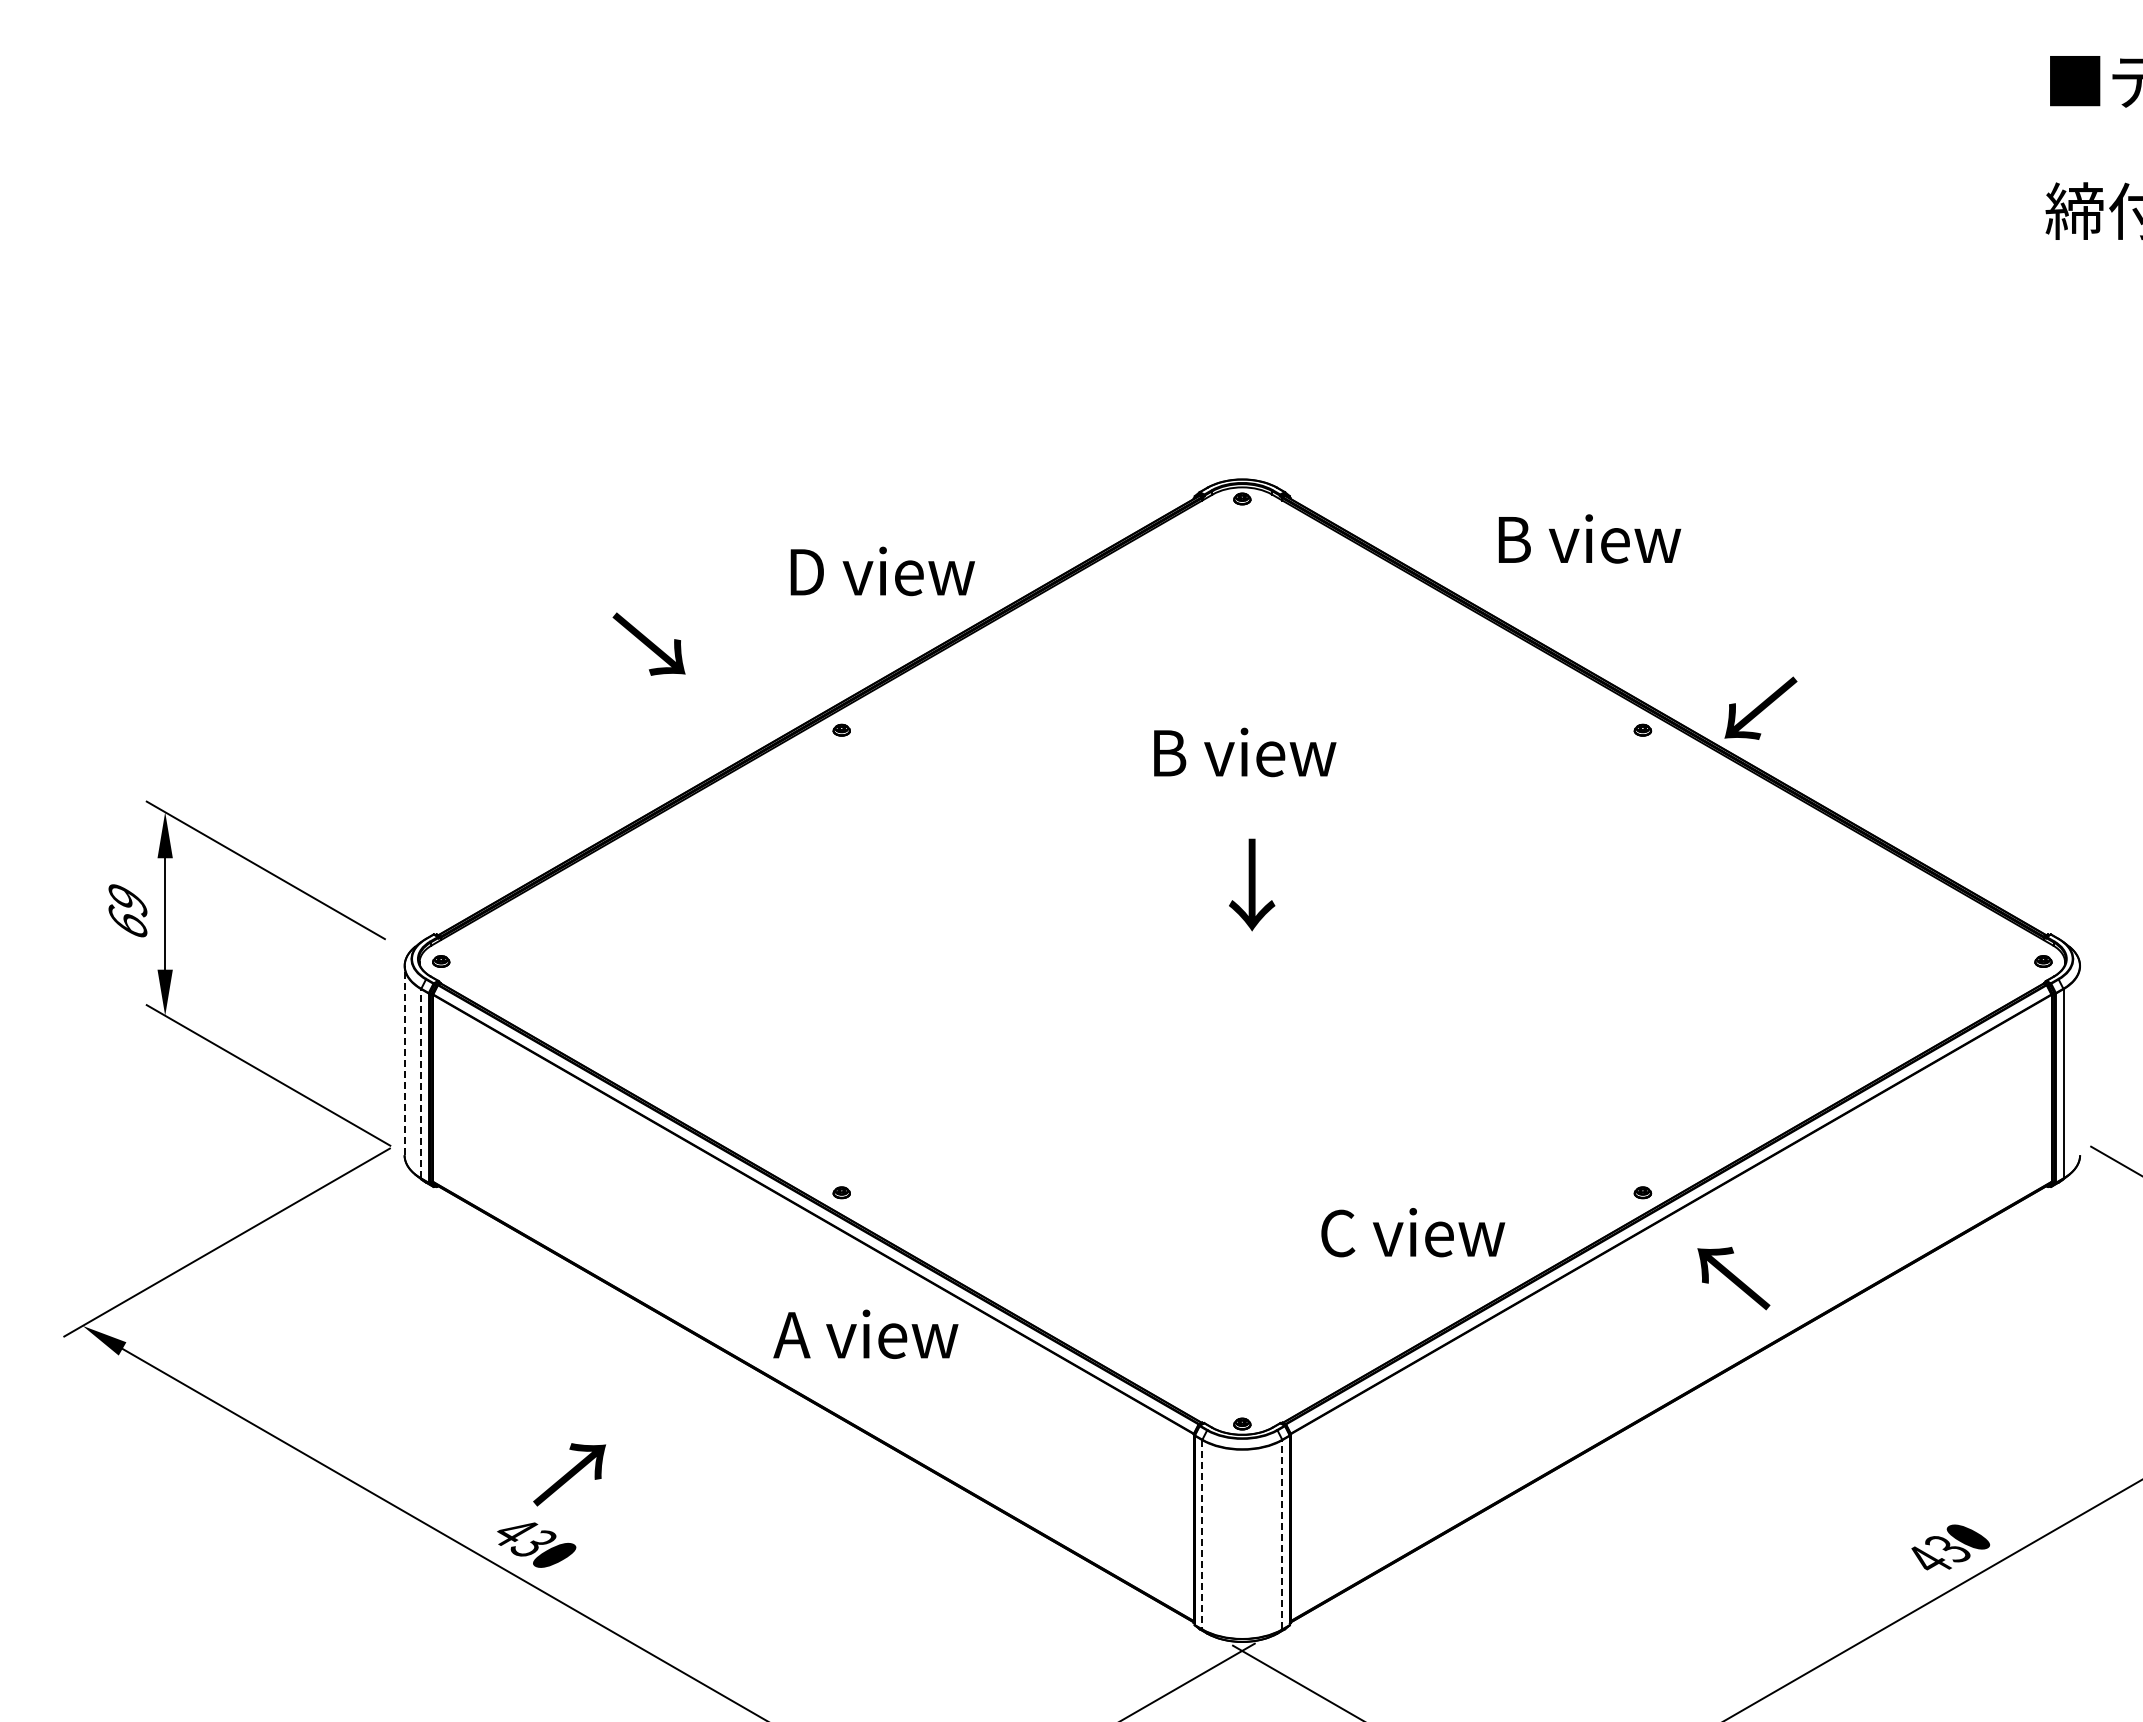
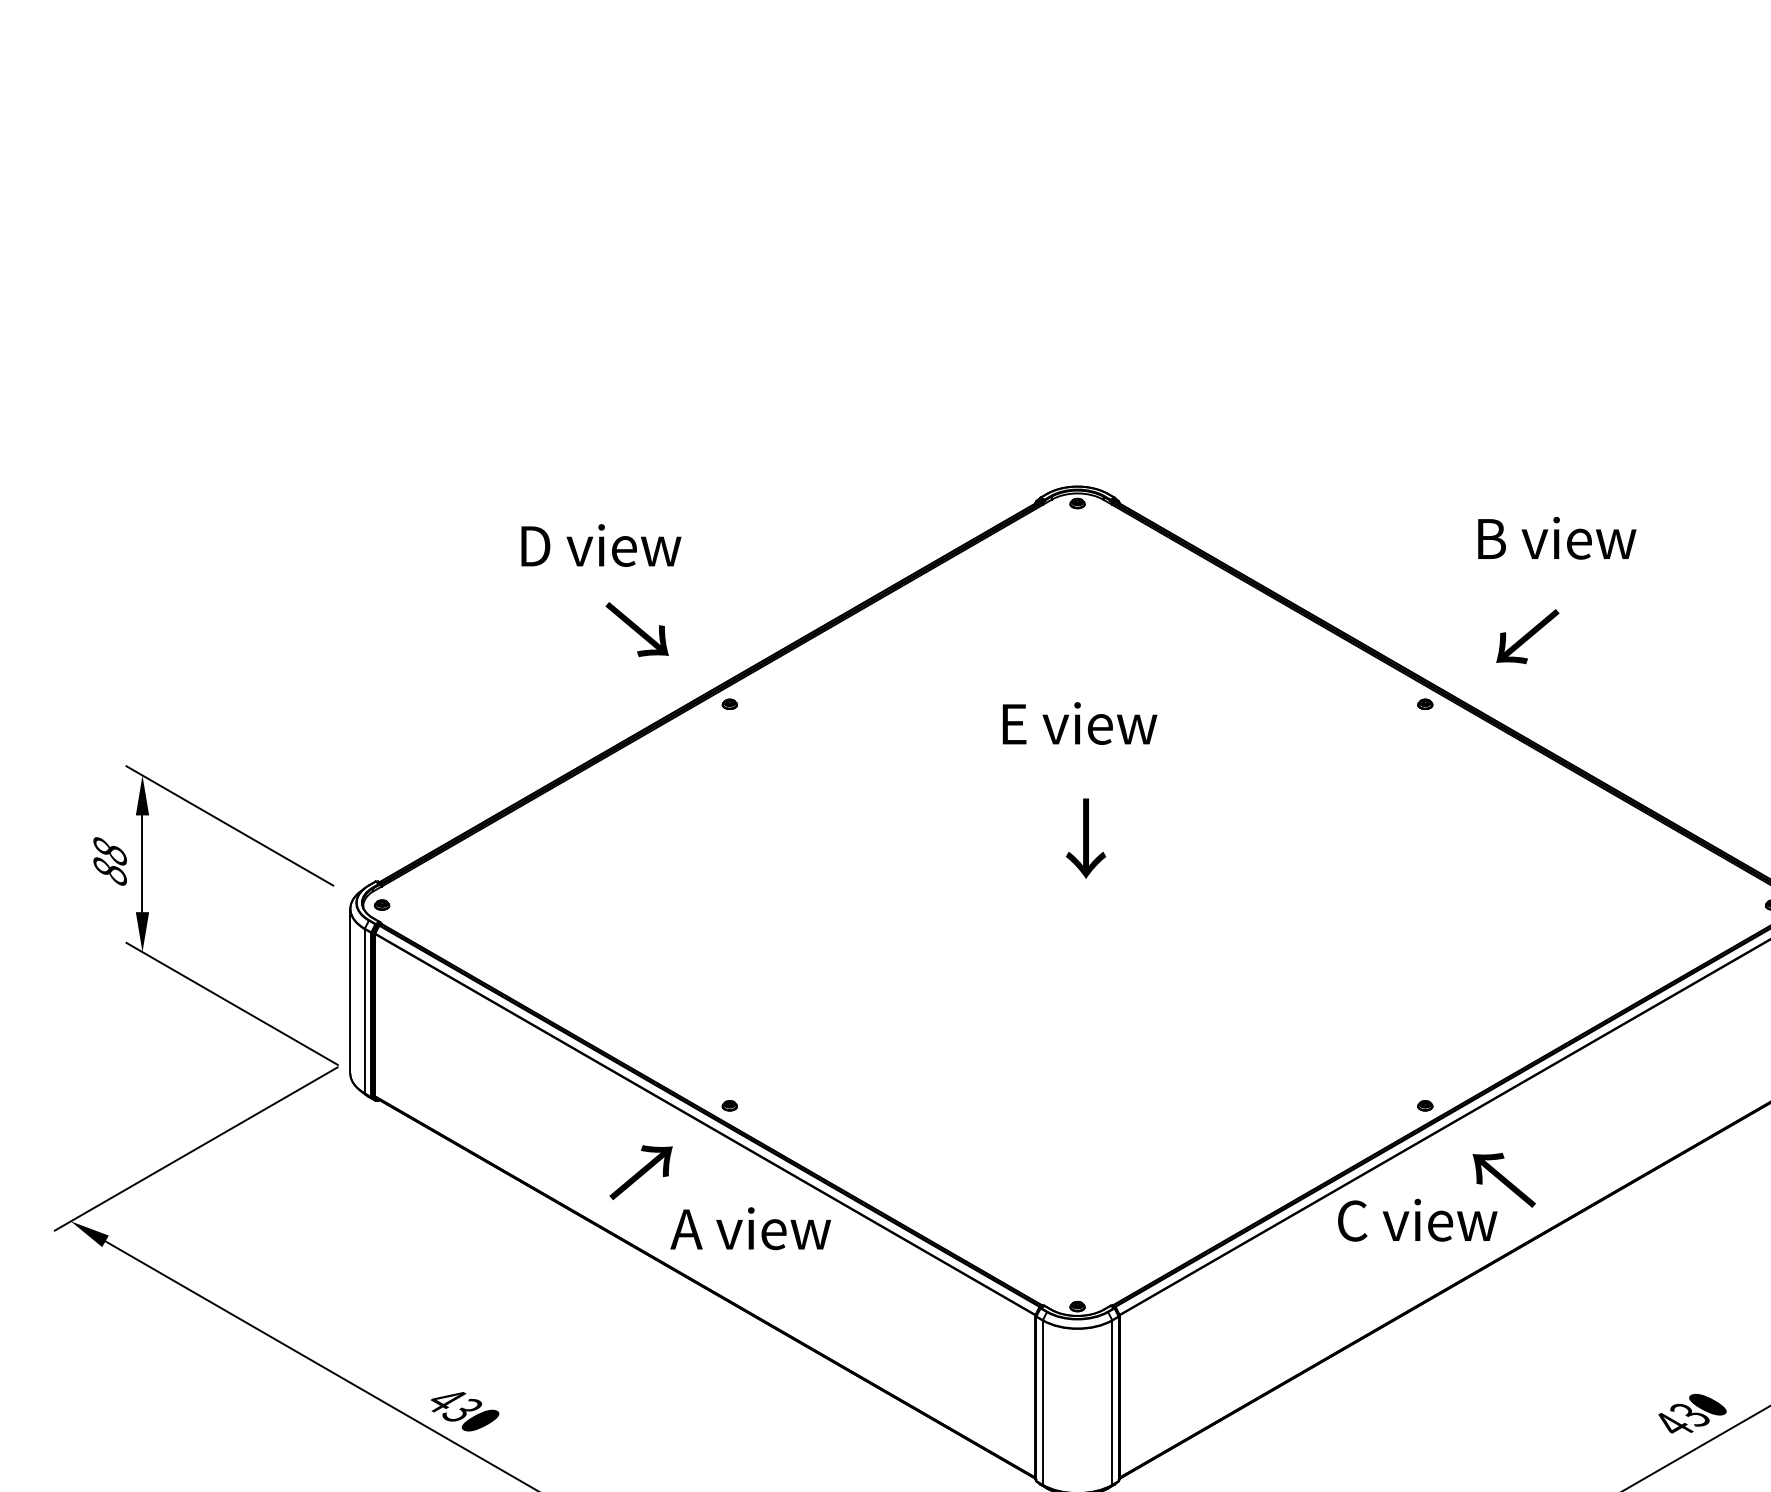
text: (1589, 538) -> (1556, 537), moved
text: (882, 571) -> (601, 545), moved
text: (648, 643) -> (636, 628), moved
text: (1760, 707) -> (1527, 635), moved
text: (1245, 752) -> (1080, 723), B view -> E view
text: (127, 911) -> (109, 861), 69 -> 88
line: (404, 1060) -> (350, 990), dashed -> solid
line: (421, 1083) -> (364, 1010), dashed -> solid
text: (1413, 1232) -> (1417, 1220), moved
text: (569, 1474) -> (641, 1172), moved
line: (1202, 1534) -> (1042, 1402), dashed -> solid
line: (1282, 1534) -> (1112, 1402), dashed -> solid

